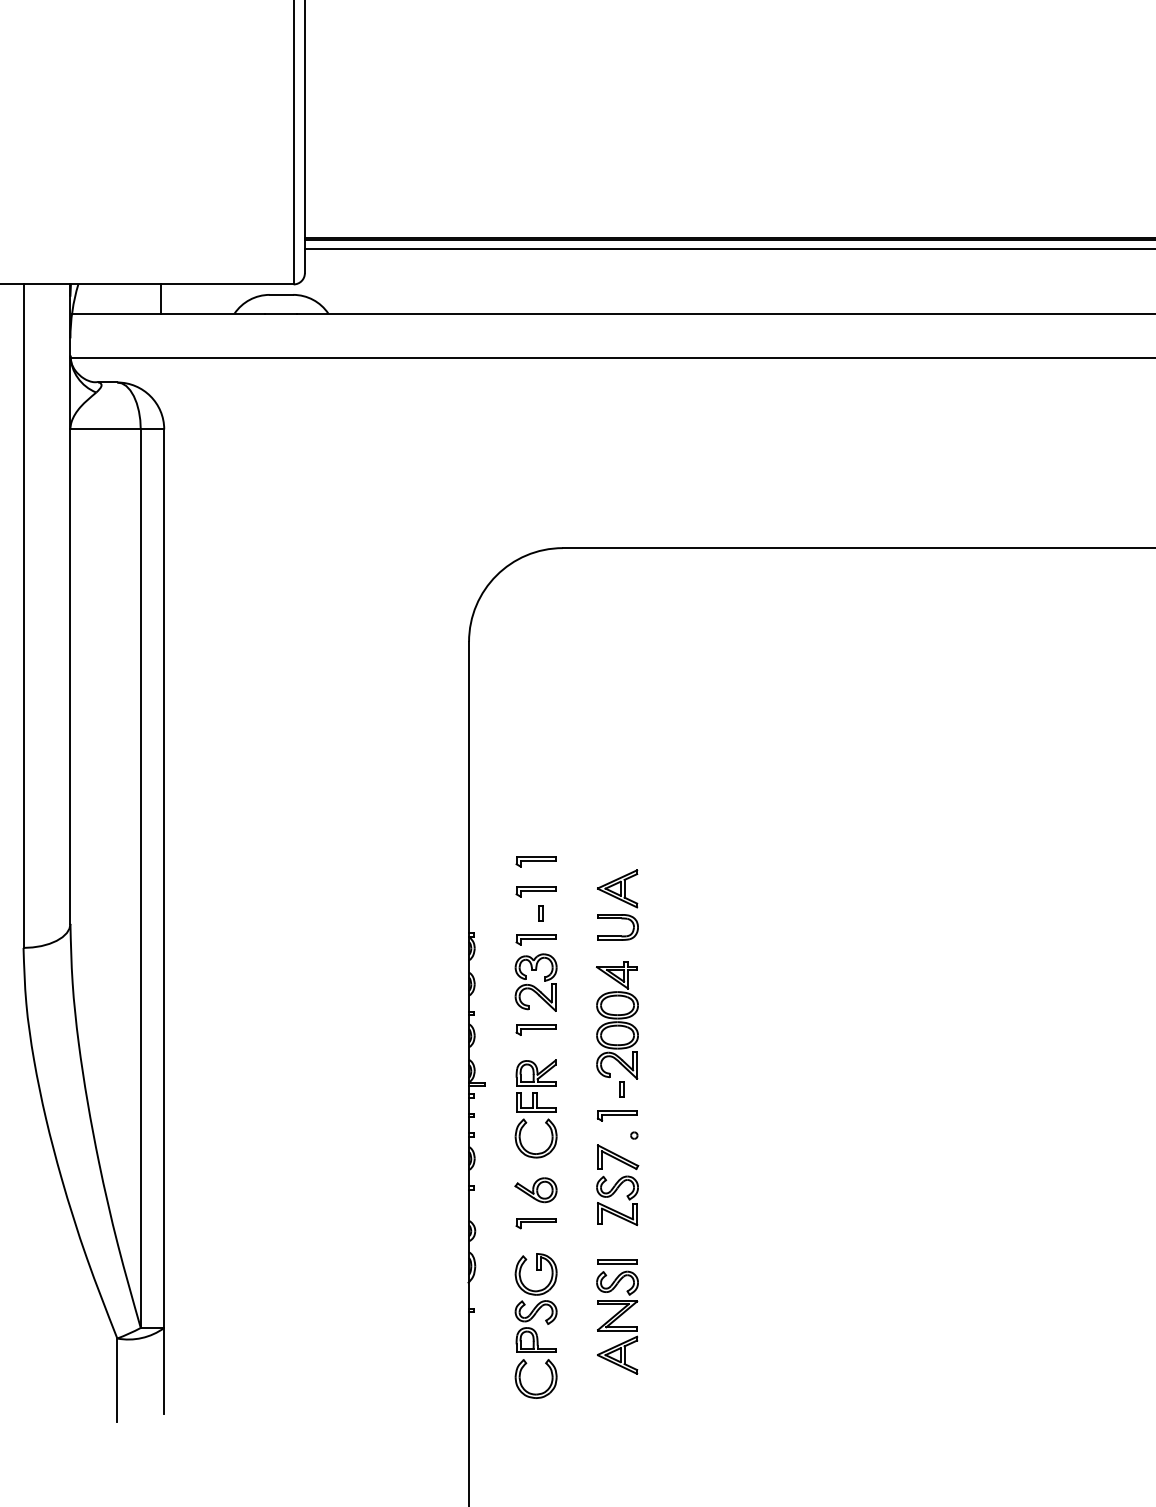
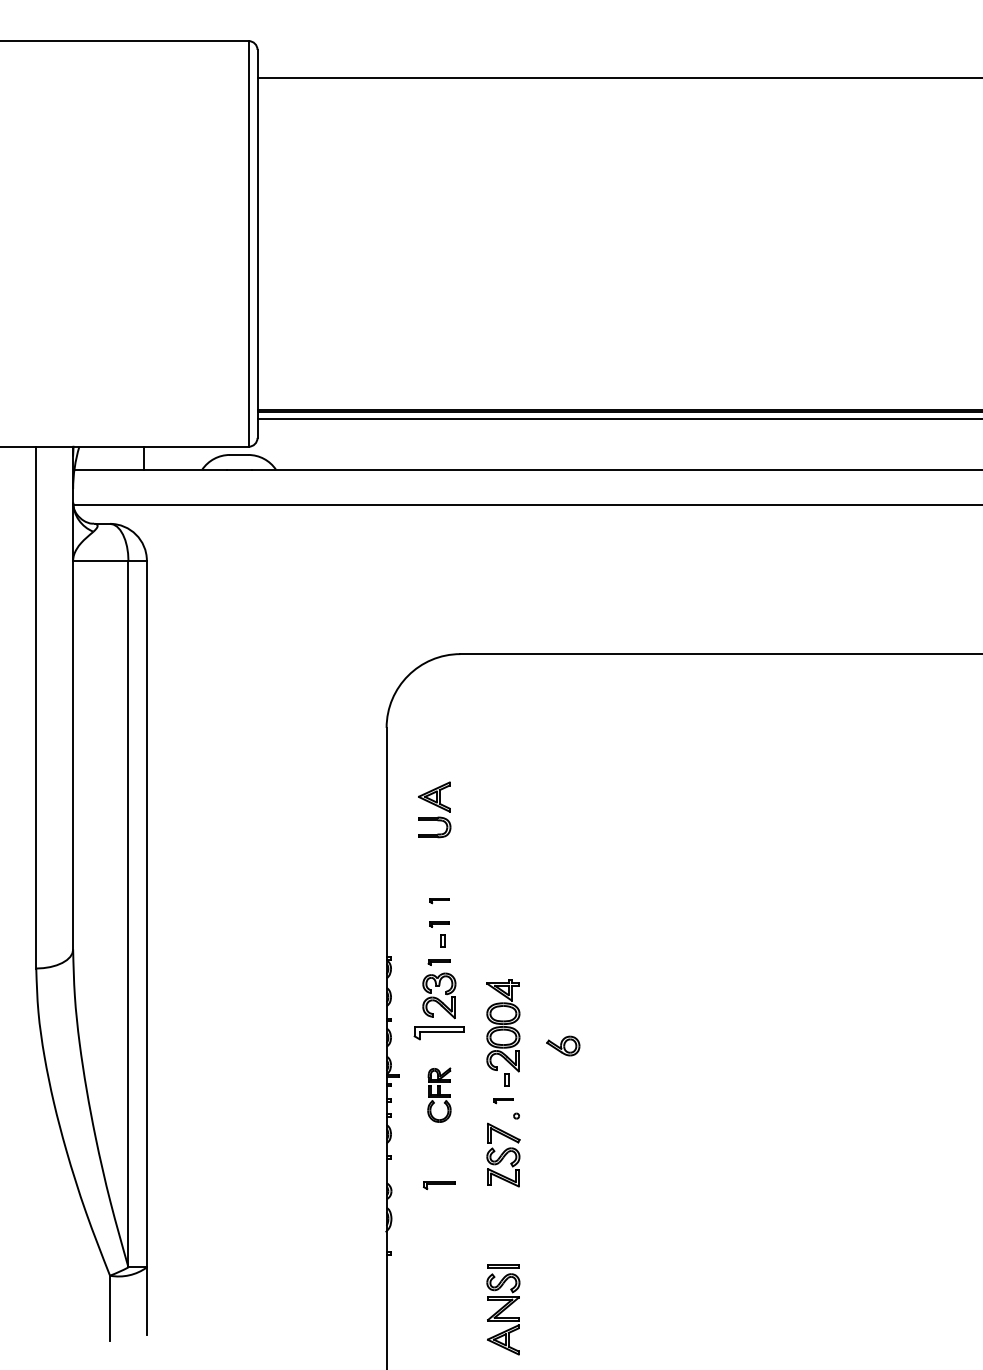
part: (536, 861) -> (439, 900), size x0.6
part: (536, 891) -> (439, 924), size x0.6
part: (617, 904) -> (434, 809), moved
part: (536, 940) -> (439, 962), size x0.7
part: (536, 1029) -> (439, 1032), size x1.6
part: (536, 1109) -> (439, 1095), size x0.7
part: (617, 1115) -> (503, 1100), size x0.6
part: (536, 1189) -> (563, 1045), moved
part: (617, 1316) -> (503, 1309), moved
part: (536, 1325) -> (439, 1265), removed

